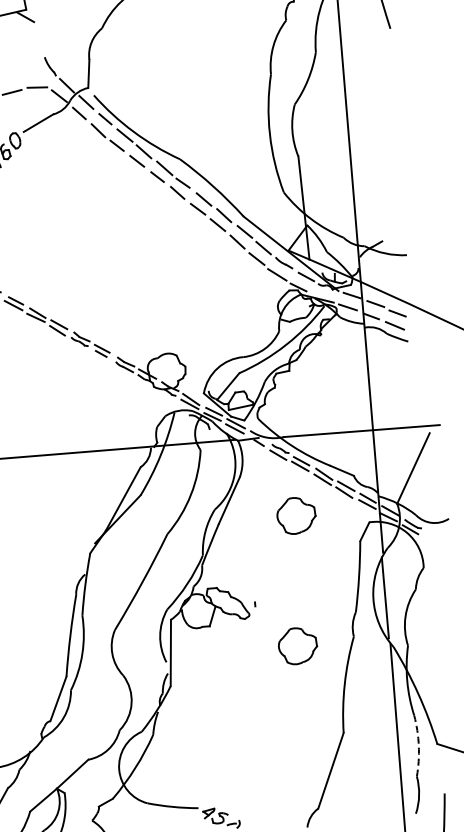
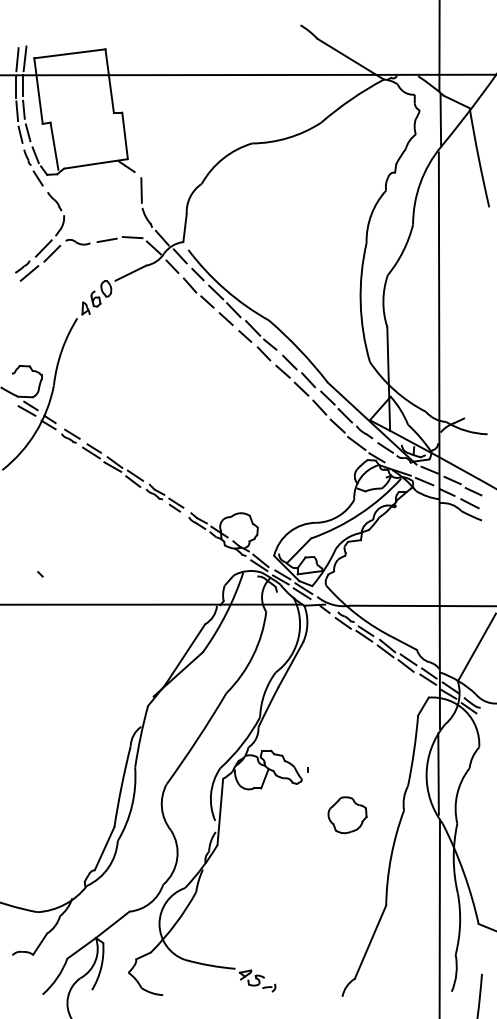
line: (42, 39) -> (141, 190), added
part: (296, 516) -> (356, 685), removed
arc: (419, 745) -> (460, 924), dashed -> solid

